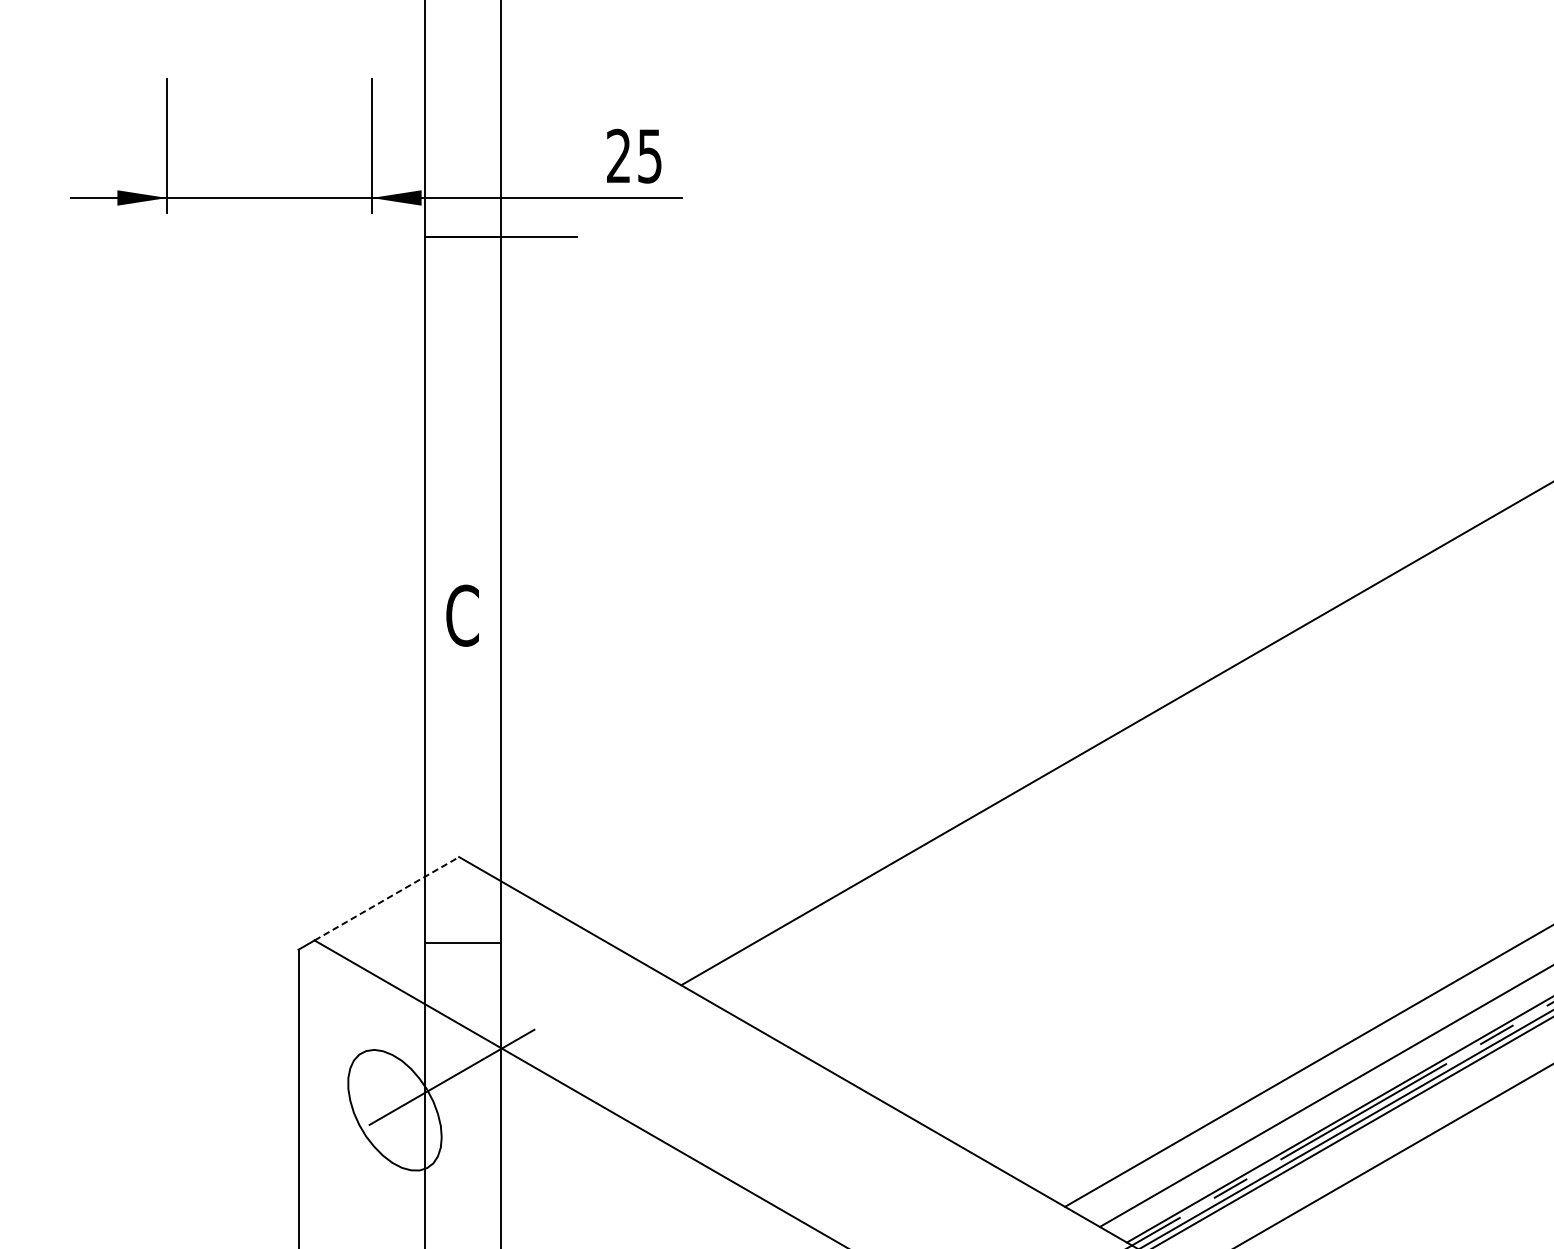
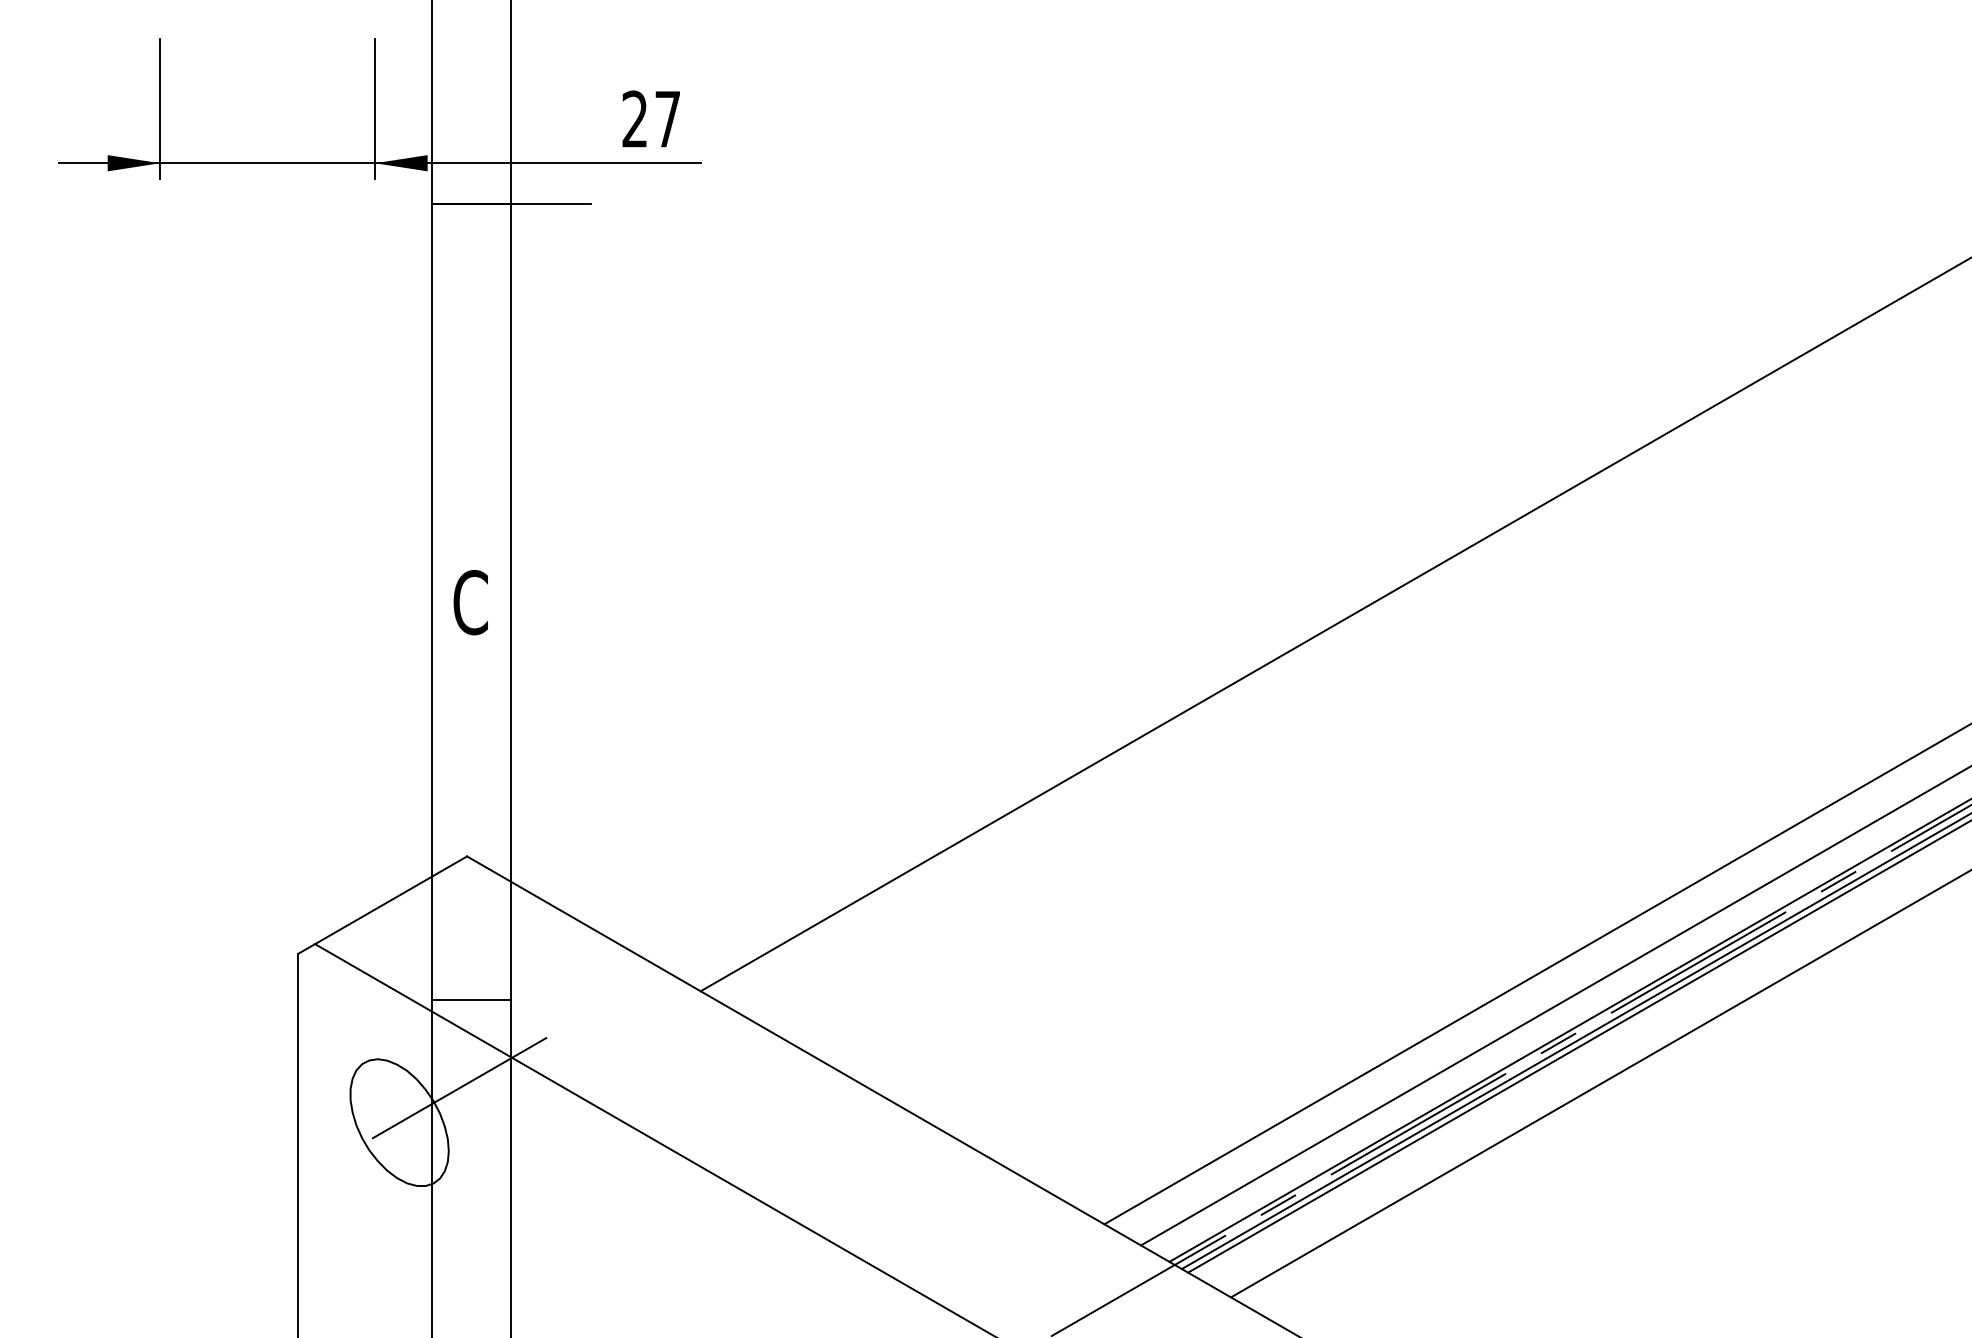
text: (649, 156) -> (667, 119), 25 -> 27
line: (387, 898) -> (391, 900), dashed -> solid
line: (463, 942) -> (471, 1000), moved

